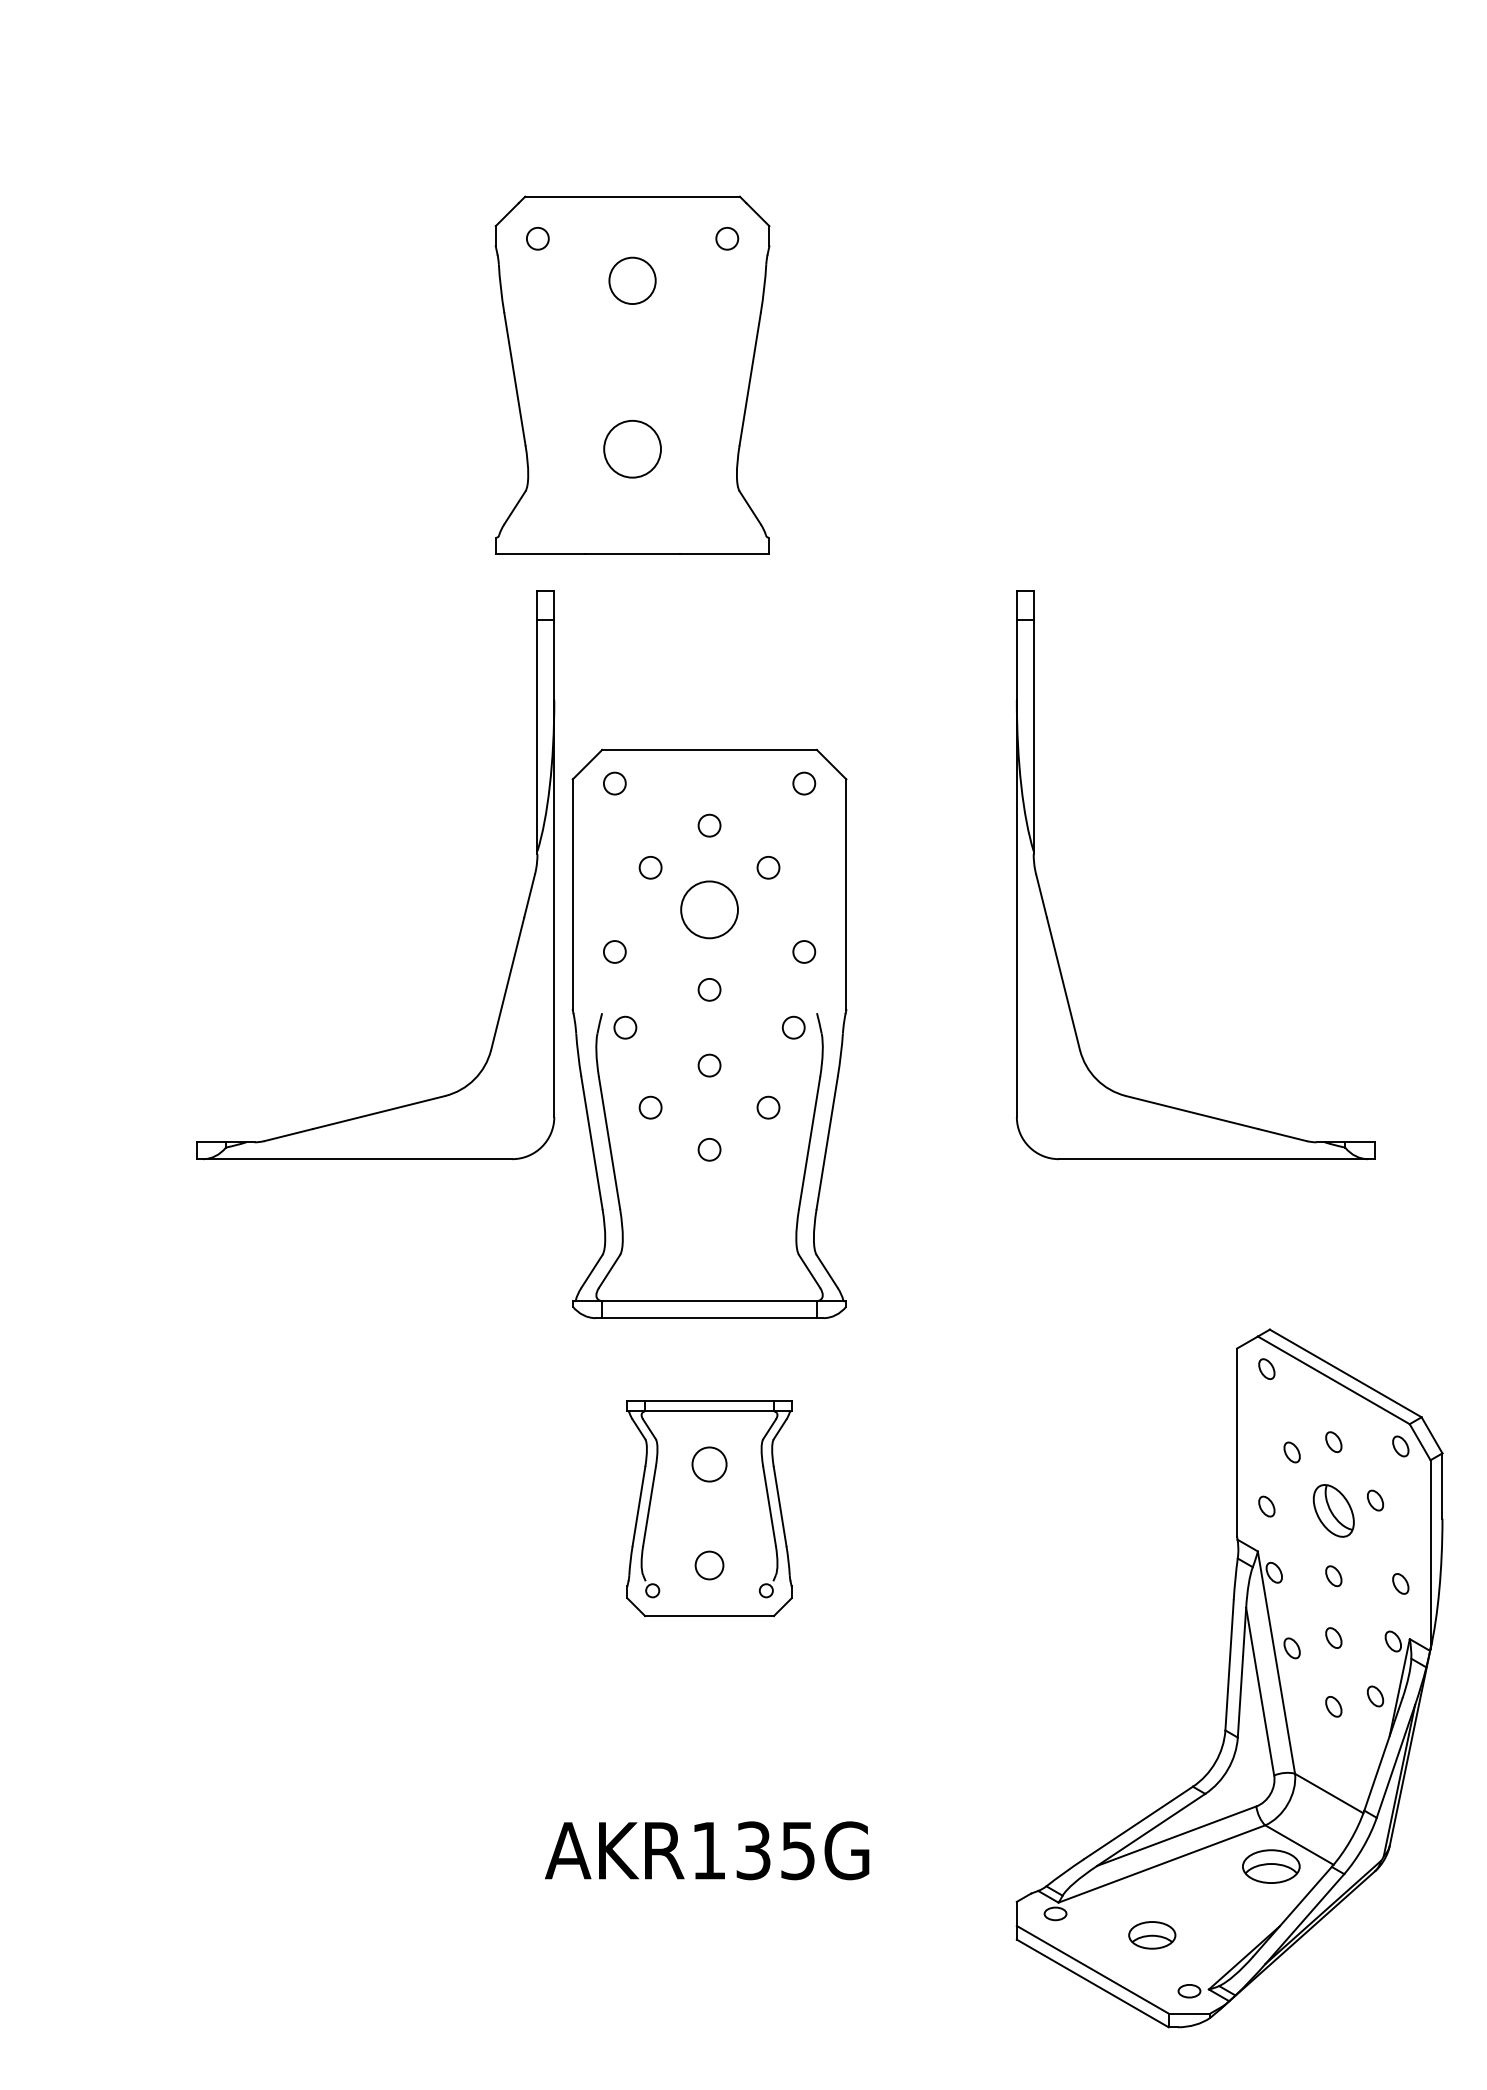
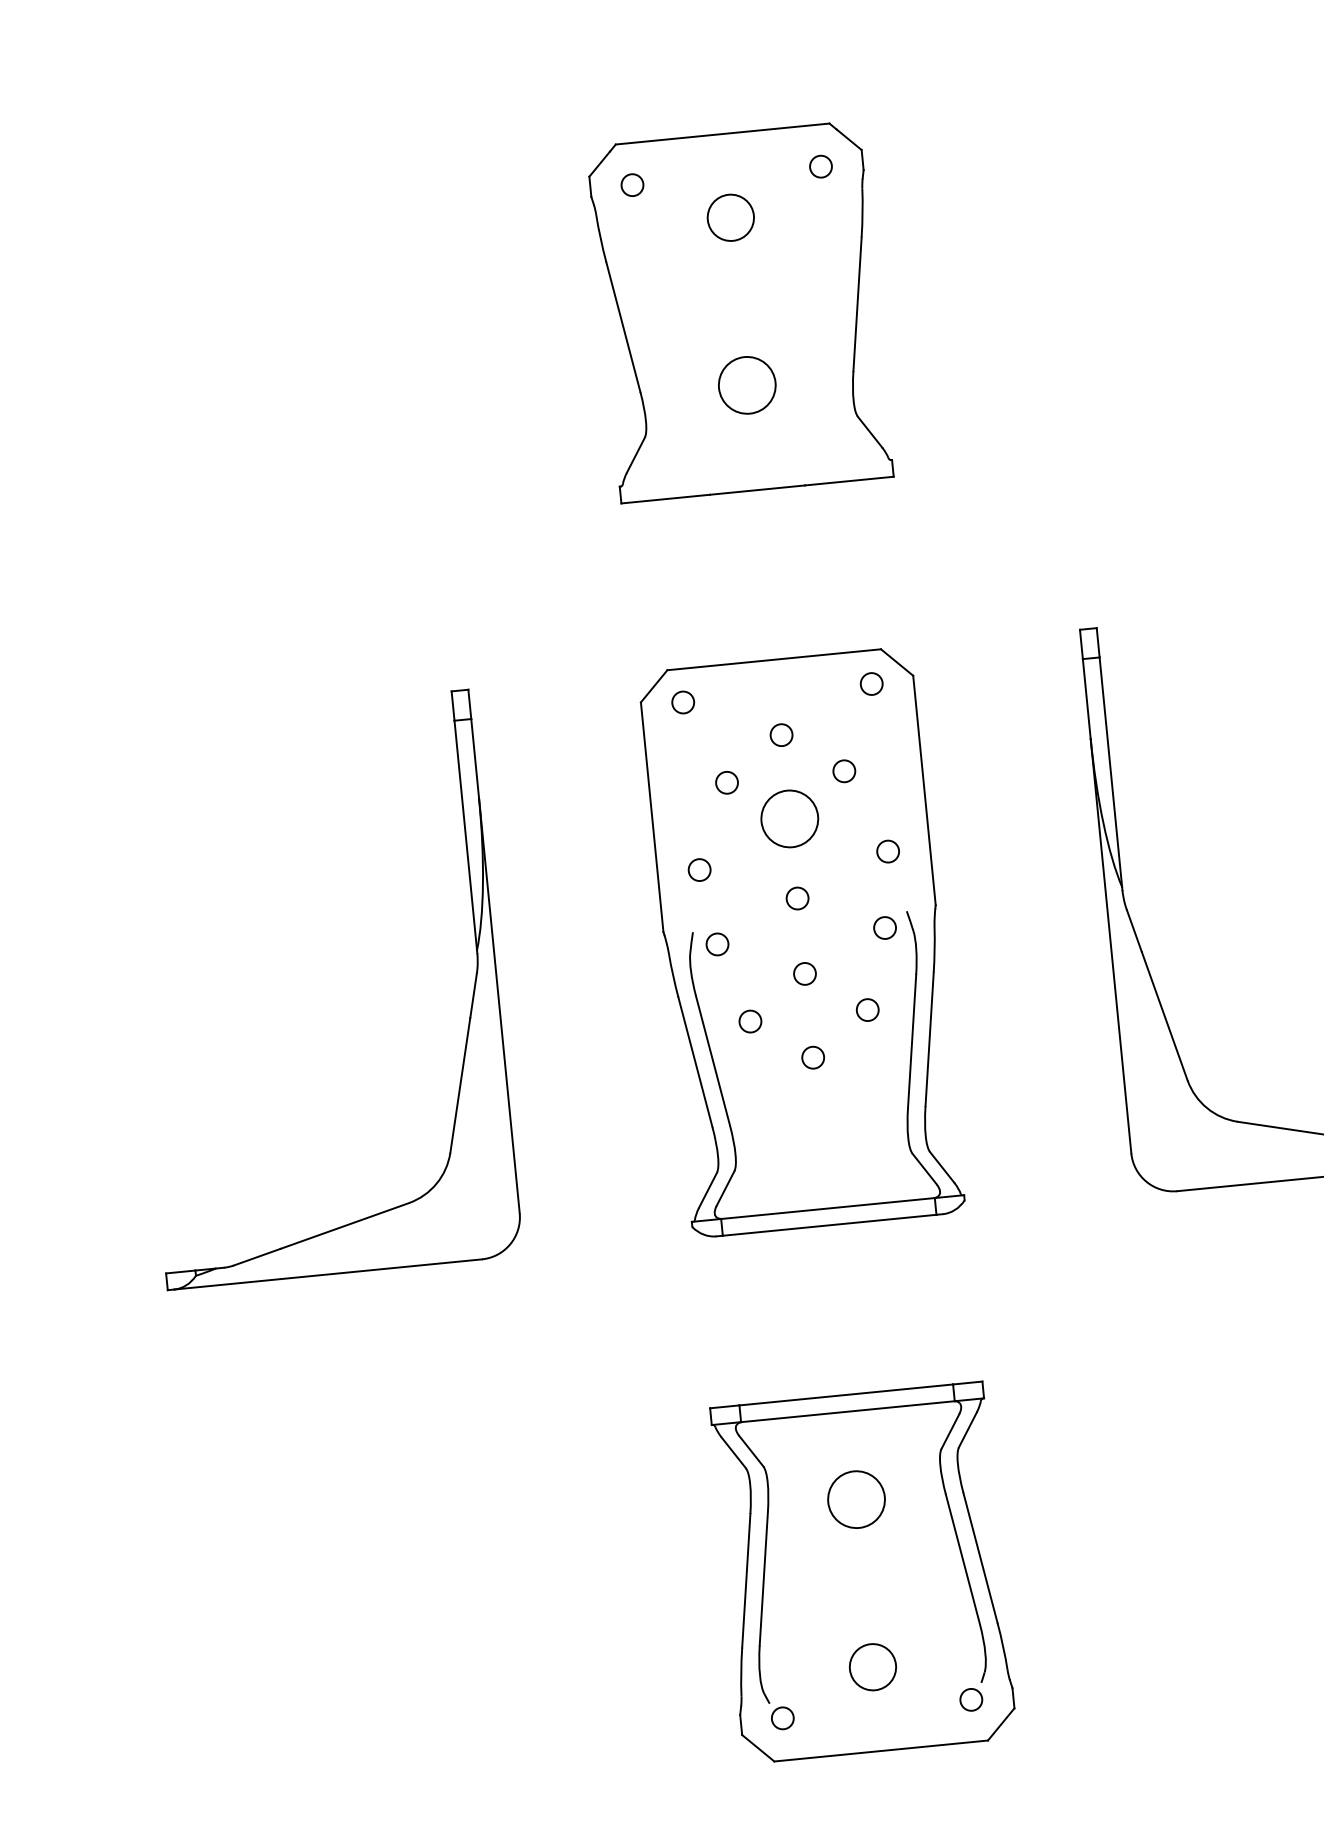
part: (632, 374) -> (739, 311), moved
part: (524, 911) -> (470, 1011), moved
part: (709, 1033) -> (801, 941), moved
part: (709, 1508) -> (863, 1572), size x1.67

